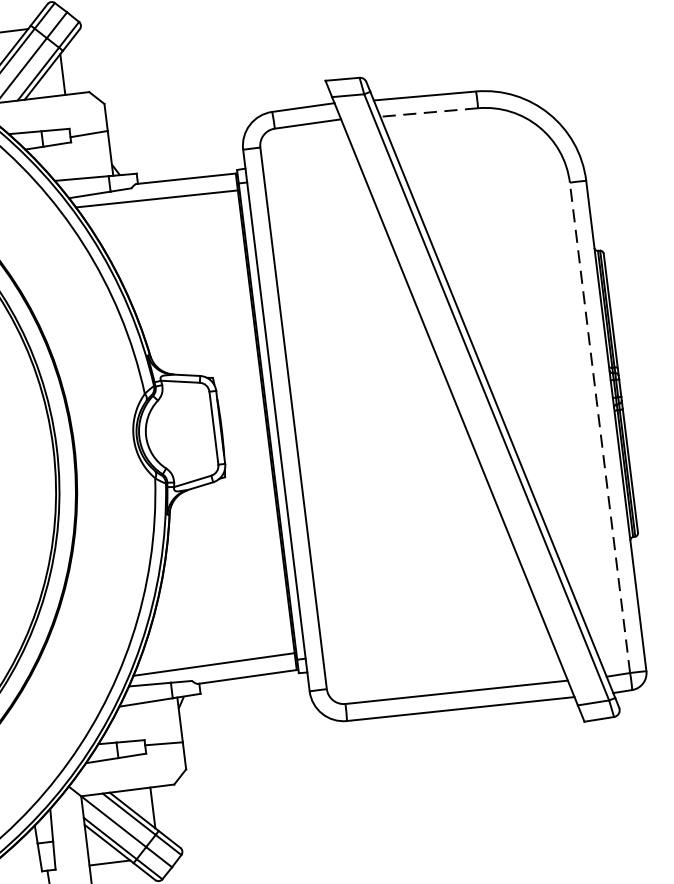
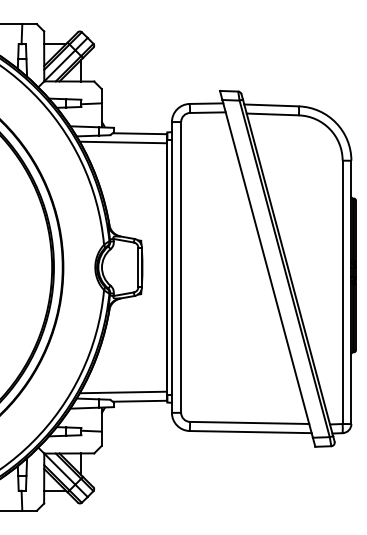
line: (428, 112) -> (272, 114), dashed -> solid
line: (599, 428) -> (342, 292), dashed -> solid

